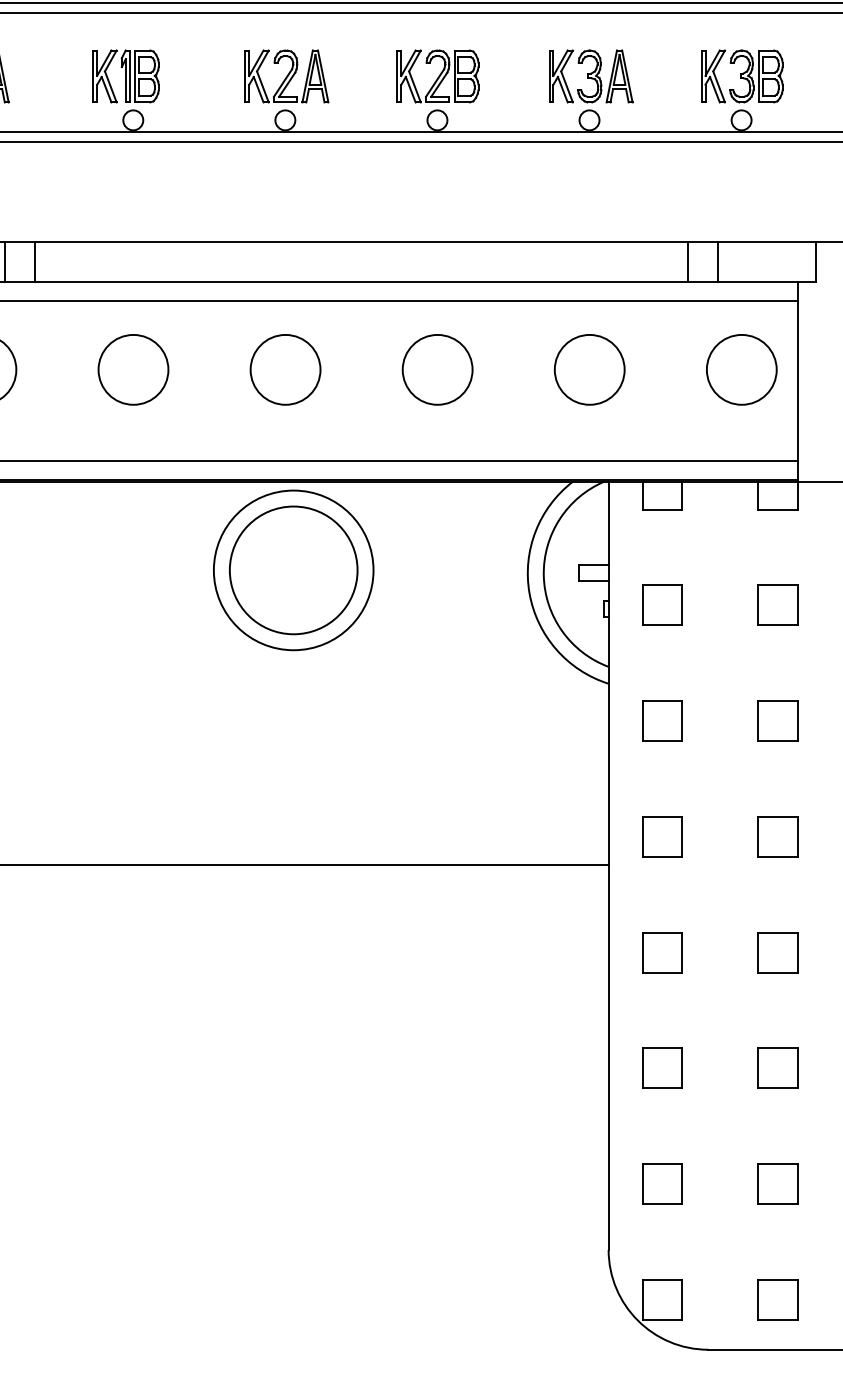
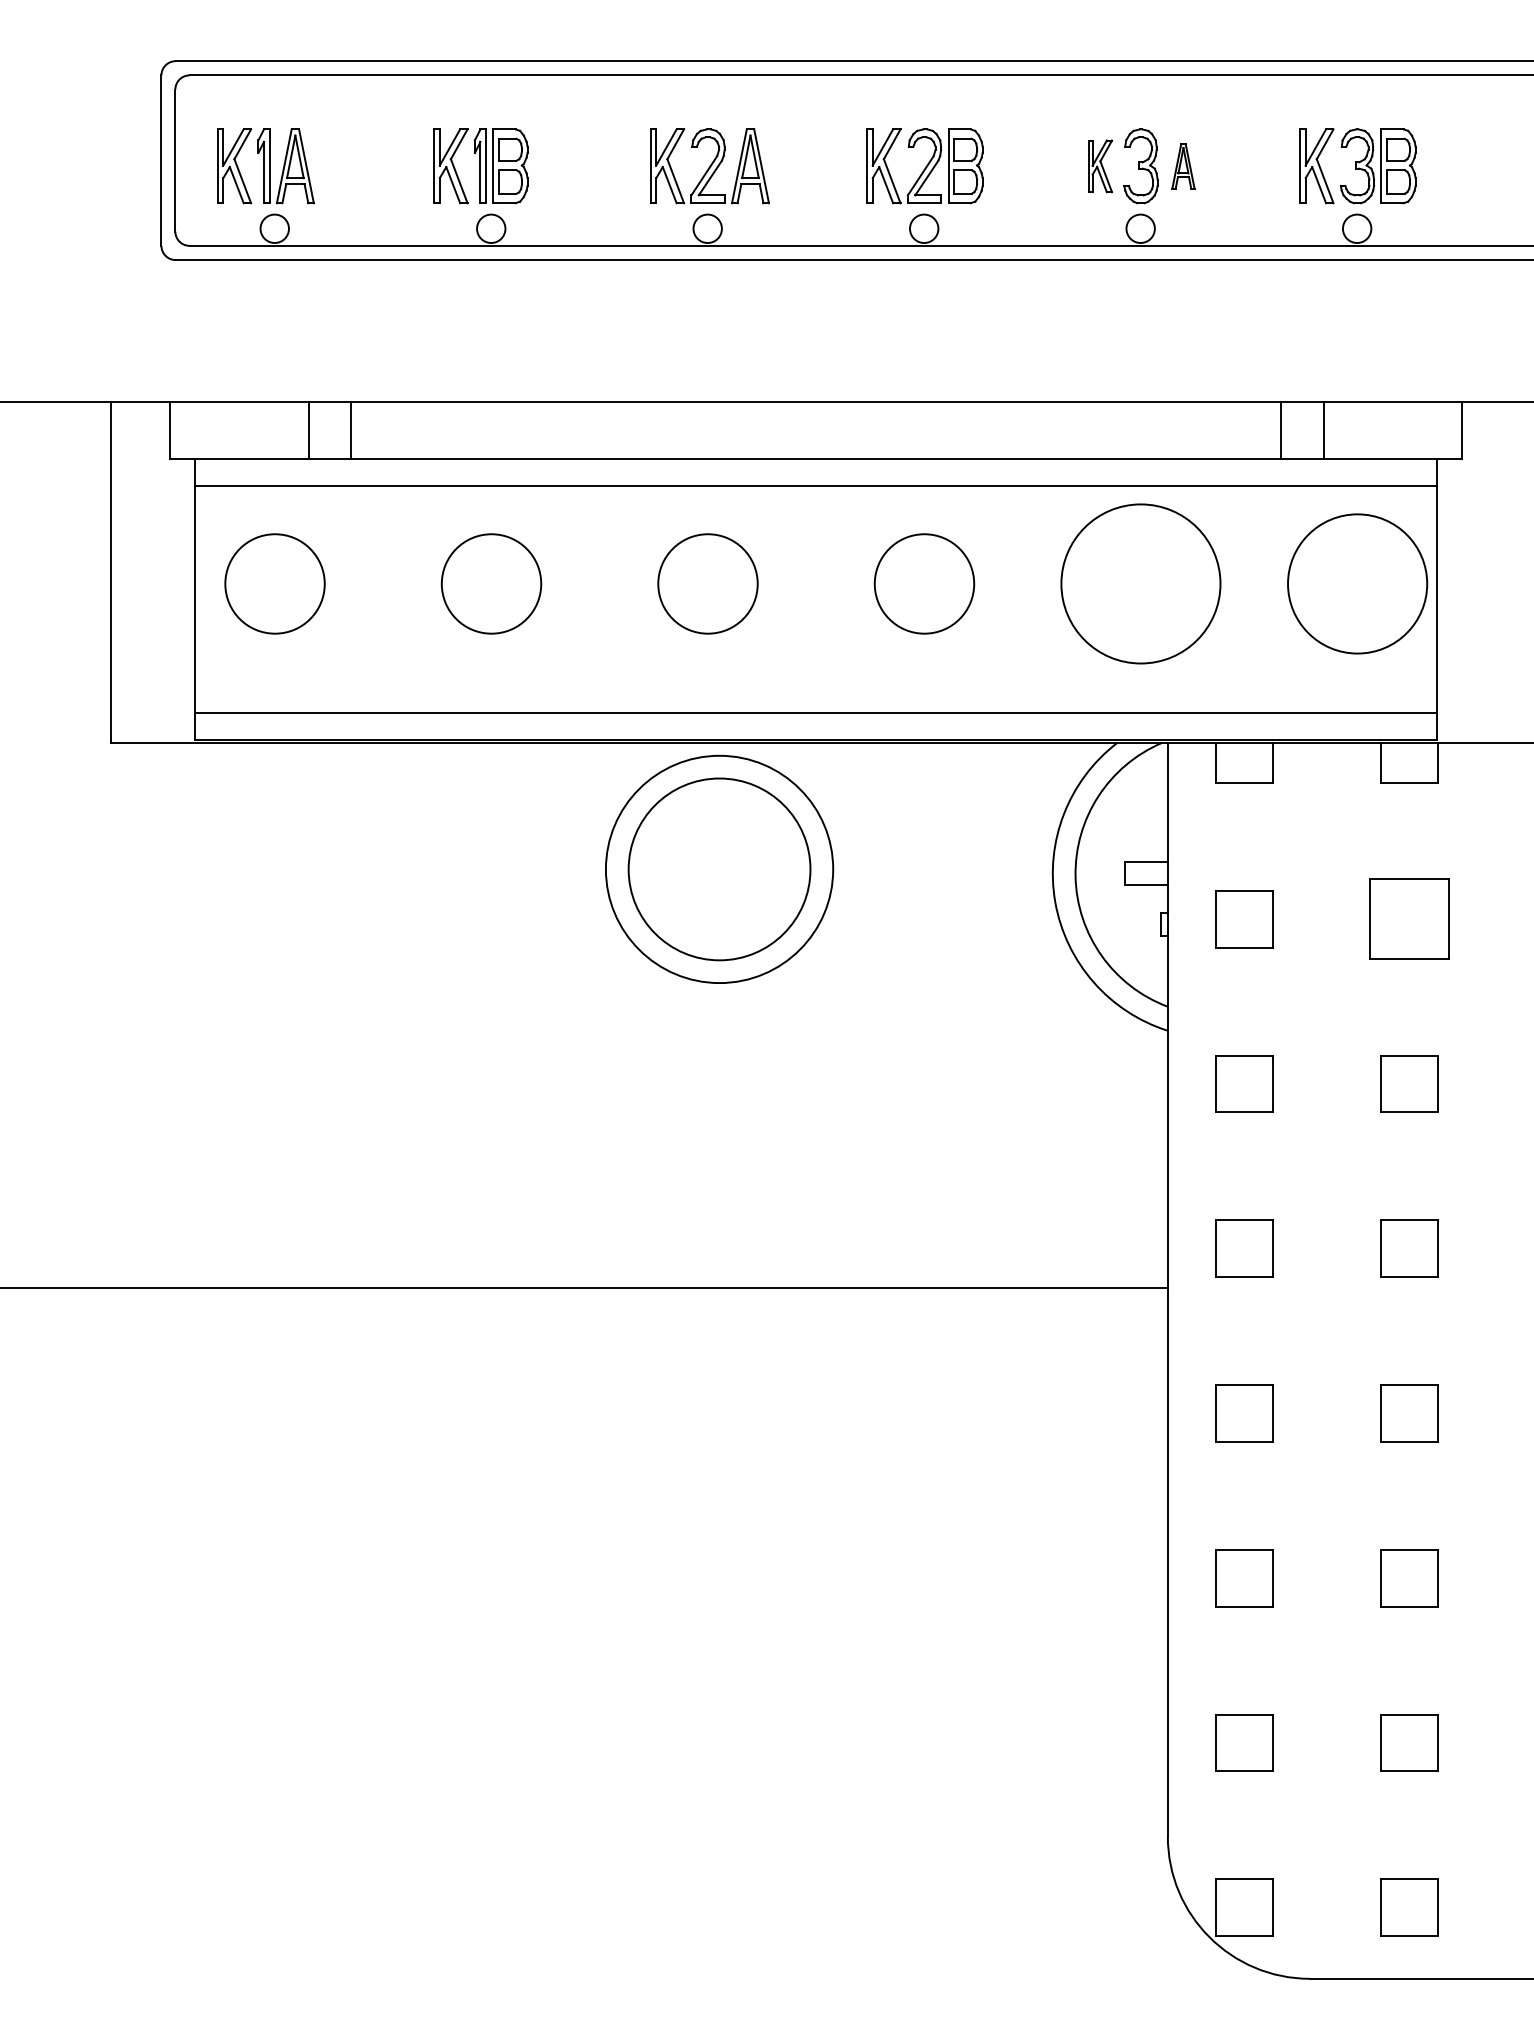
part: (561, 76) -> (1100, 166), size x0.7
part: (619, 76) -> (1183, 166), size x0.6
circle: (589, 369) -> (1140, 583), size x1.6
circle: (741, 369) -> (1356, 583), size x1.4
part: (778, 605) -> (1409, 919), size x1.4

